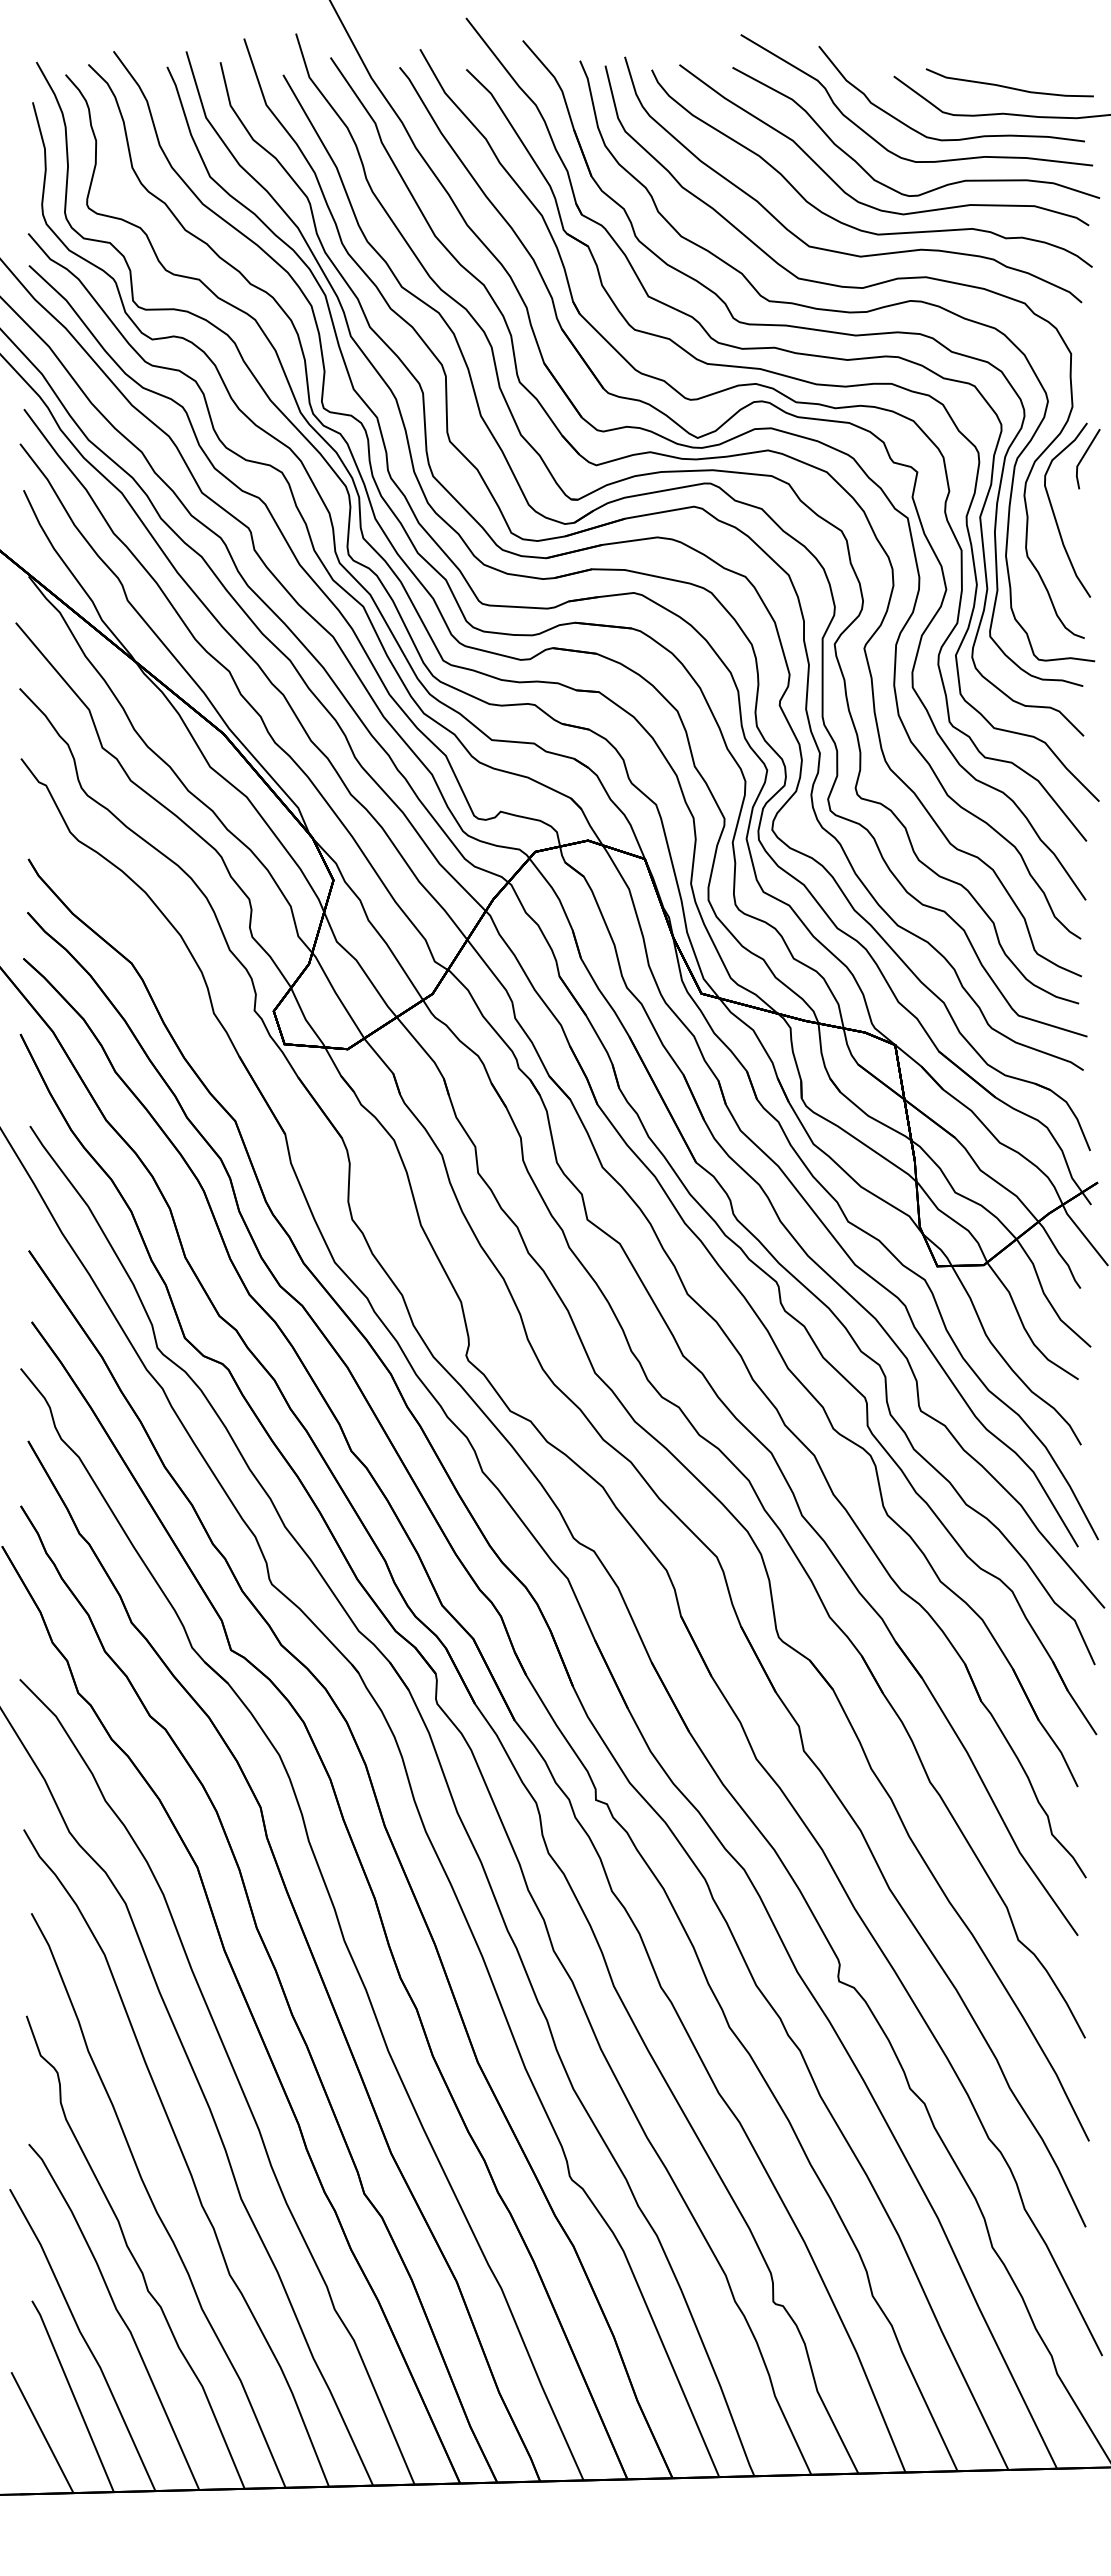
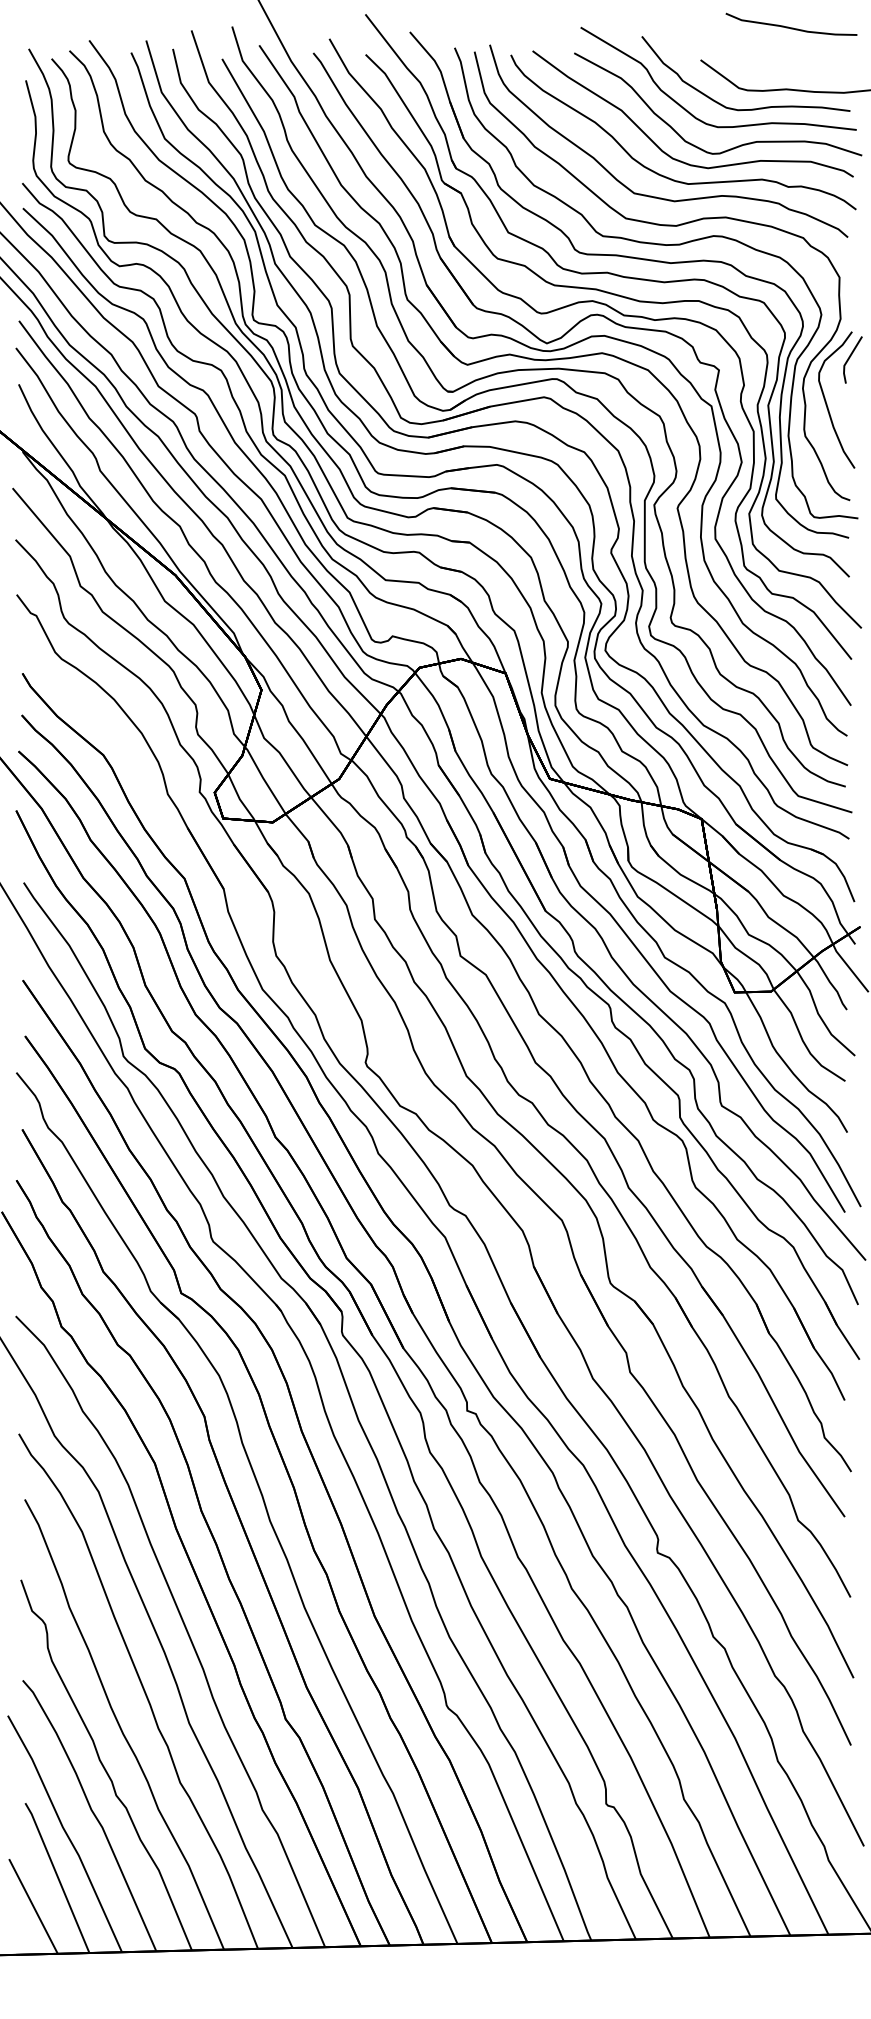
curve: (1009, 86) -> (791, 27), moved

